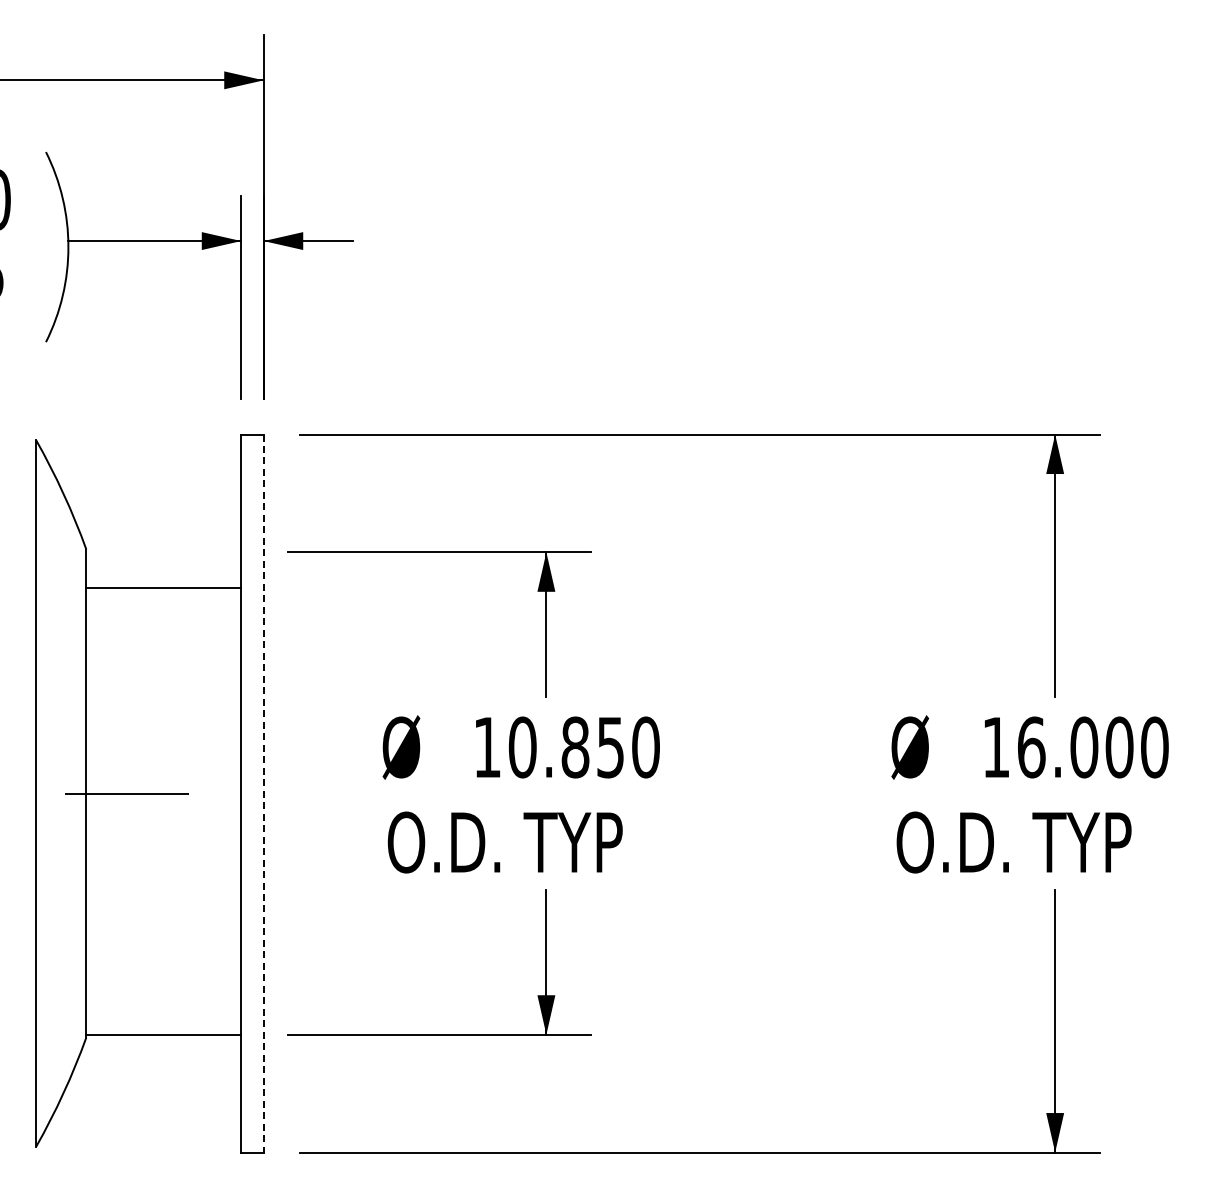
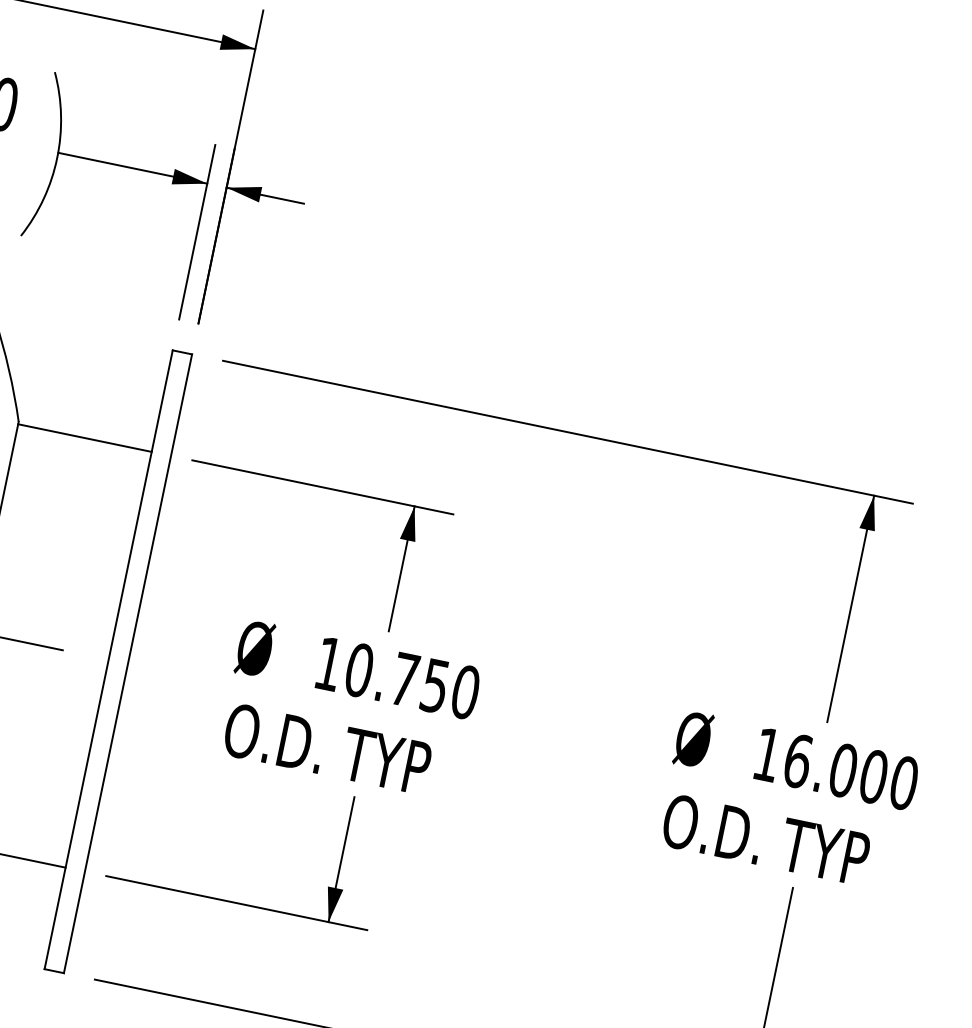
line: (163, 588) -> (84, 438), moved
text: (575, 747) -> (404, 679), 10.850 -> 10.750
line: (263, 793) -> (127, 663), dashed -> solid

